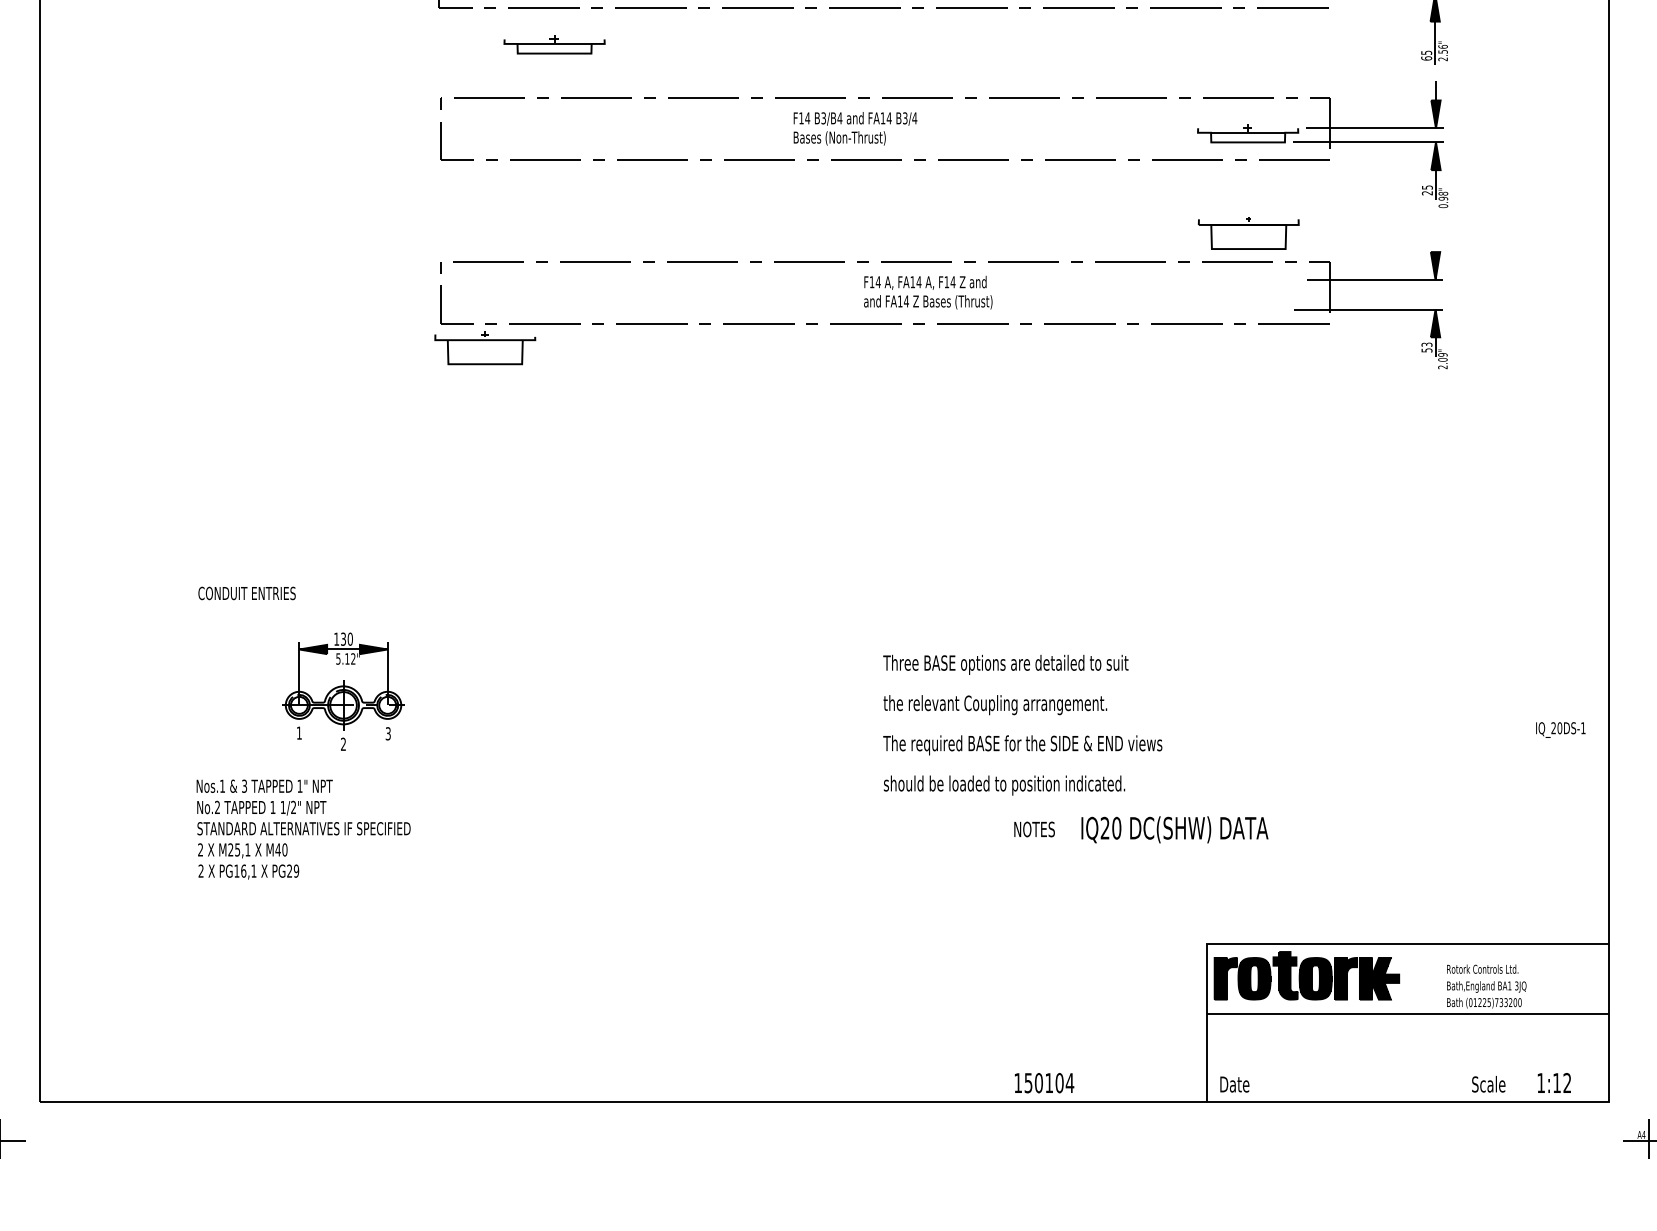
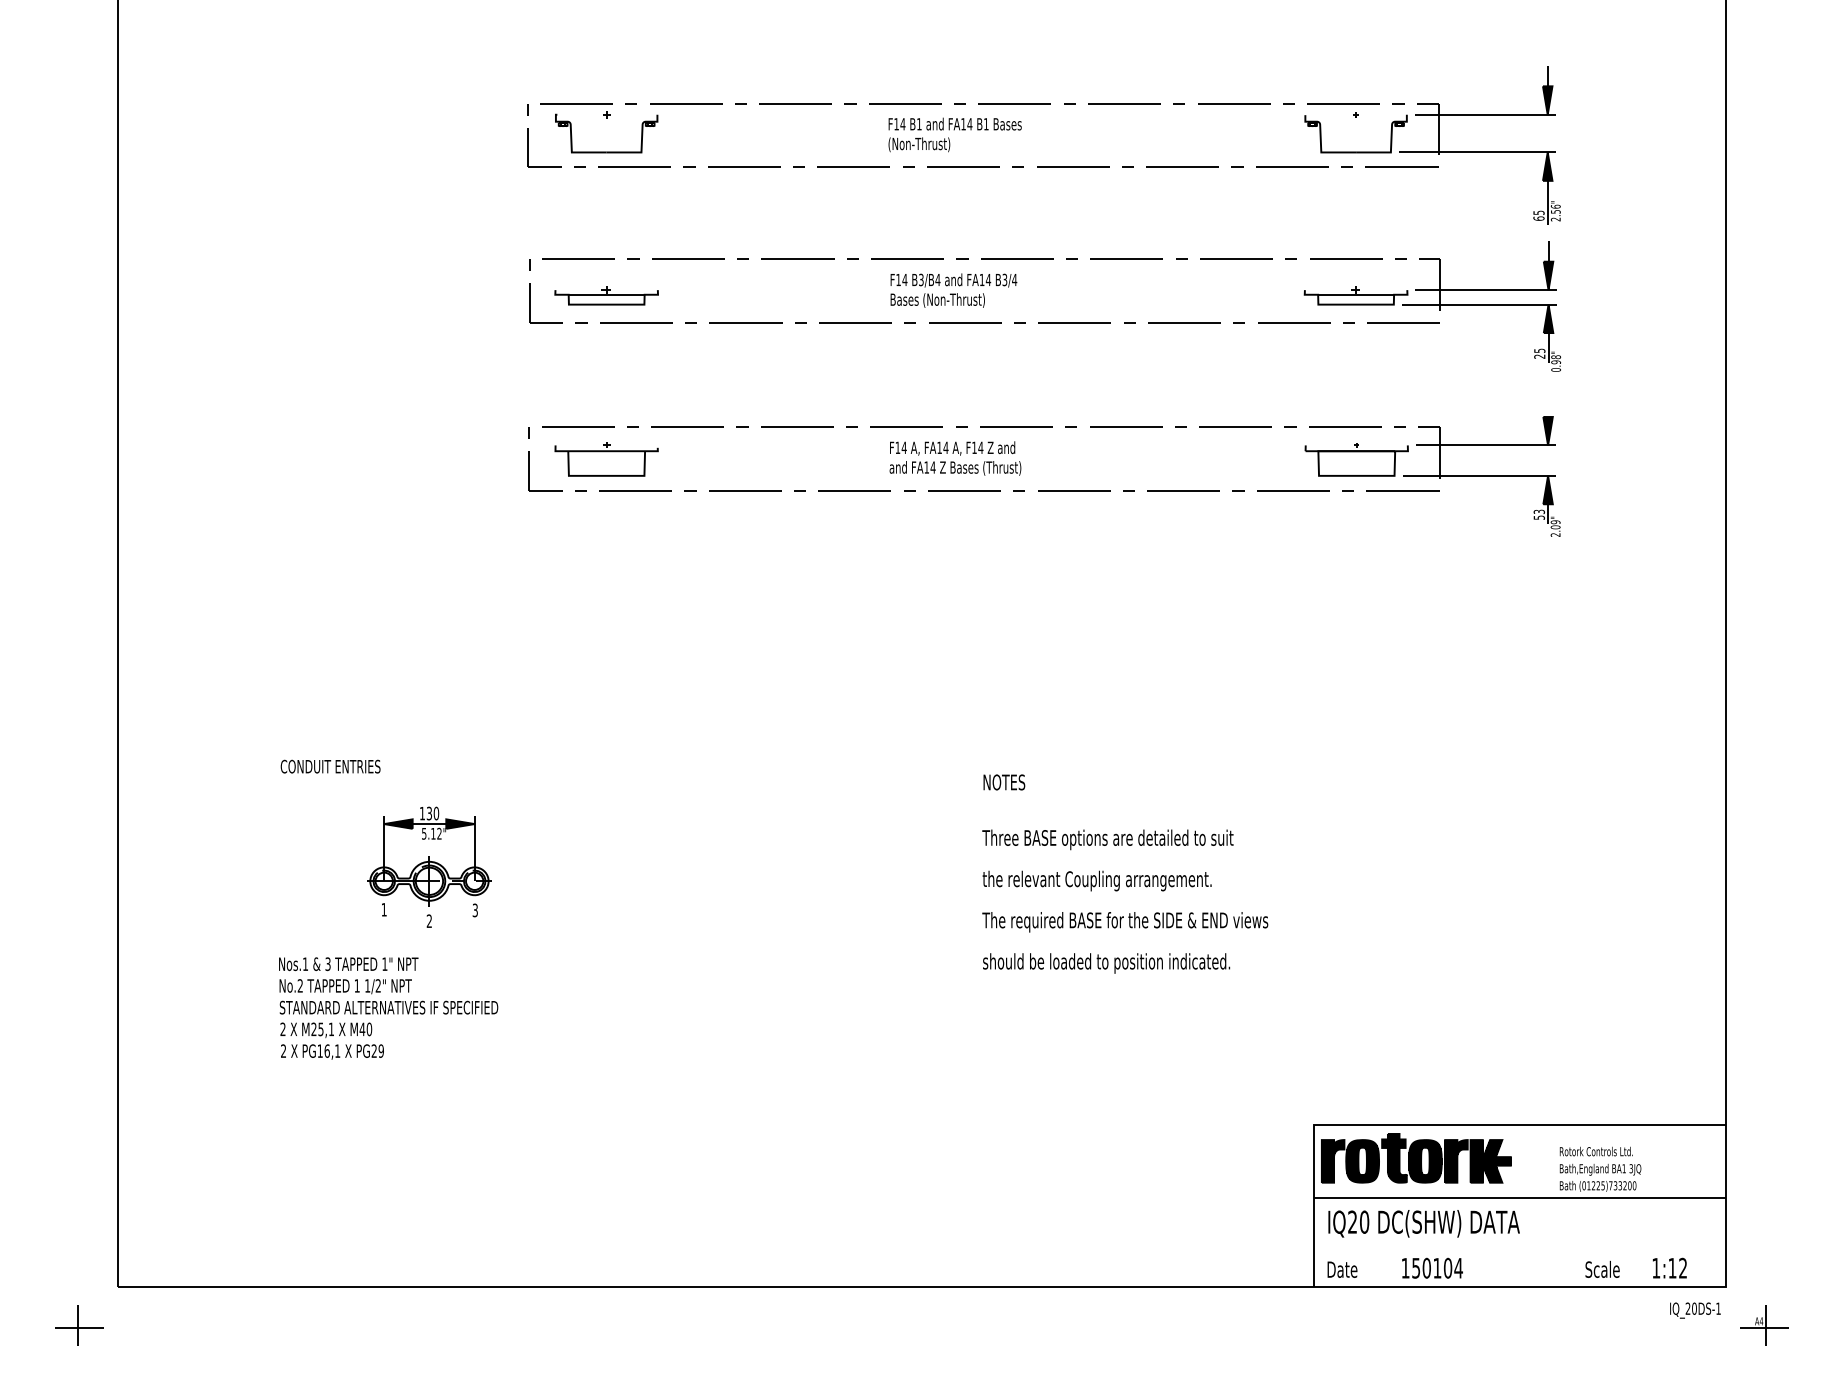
part: (554, 44) -> (606, 295), moved
part: (1248, 233) -> (1356, 459), moved
text: (928, 292) -> (955, 458), moved
part: (485, 348) -> (606, 459), moved
text: (1560, 729) -> (1695, 1310), moved
text: (1034, 829) -> (1004, 782), moved
text: (1174, 829) -> (1423, 1223), moved
text: (1044, 1082) -> (1432, 1267), moved

